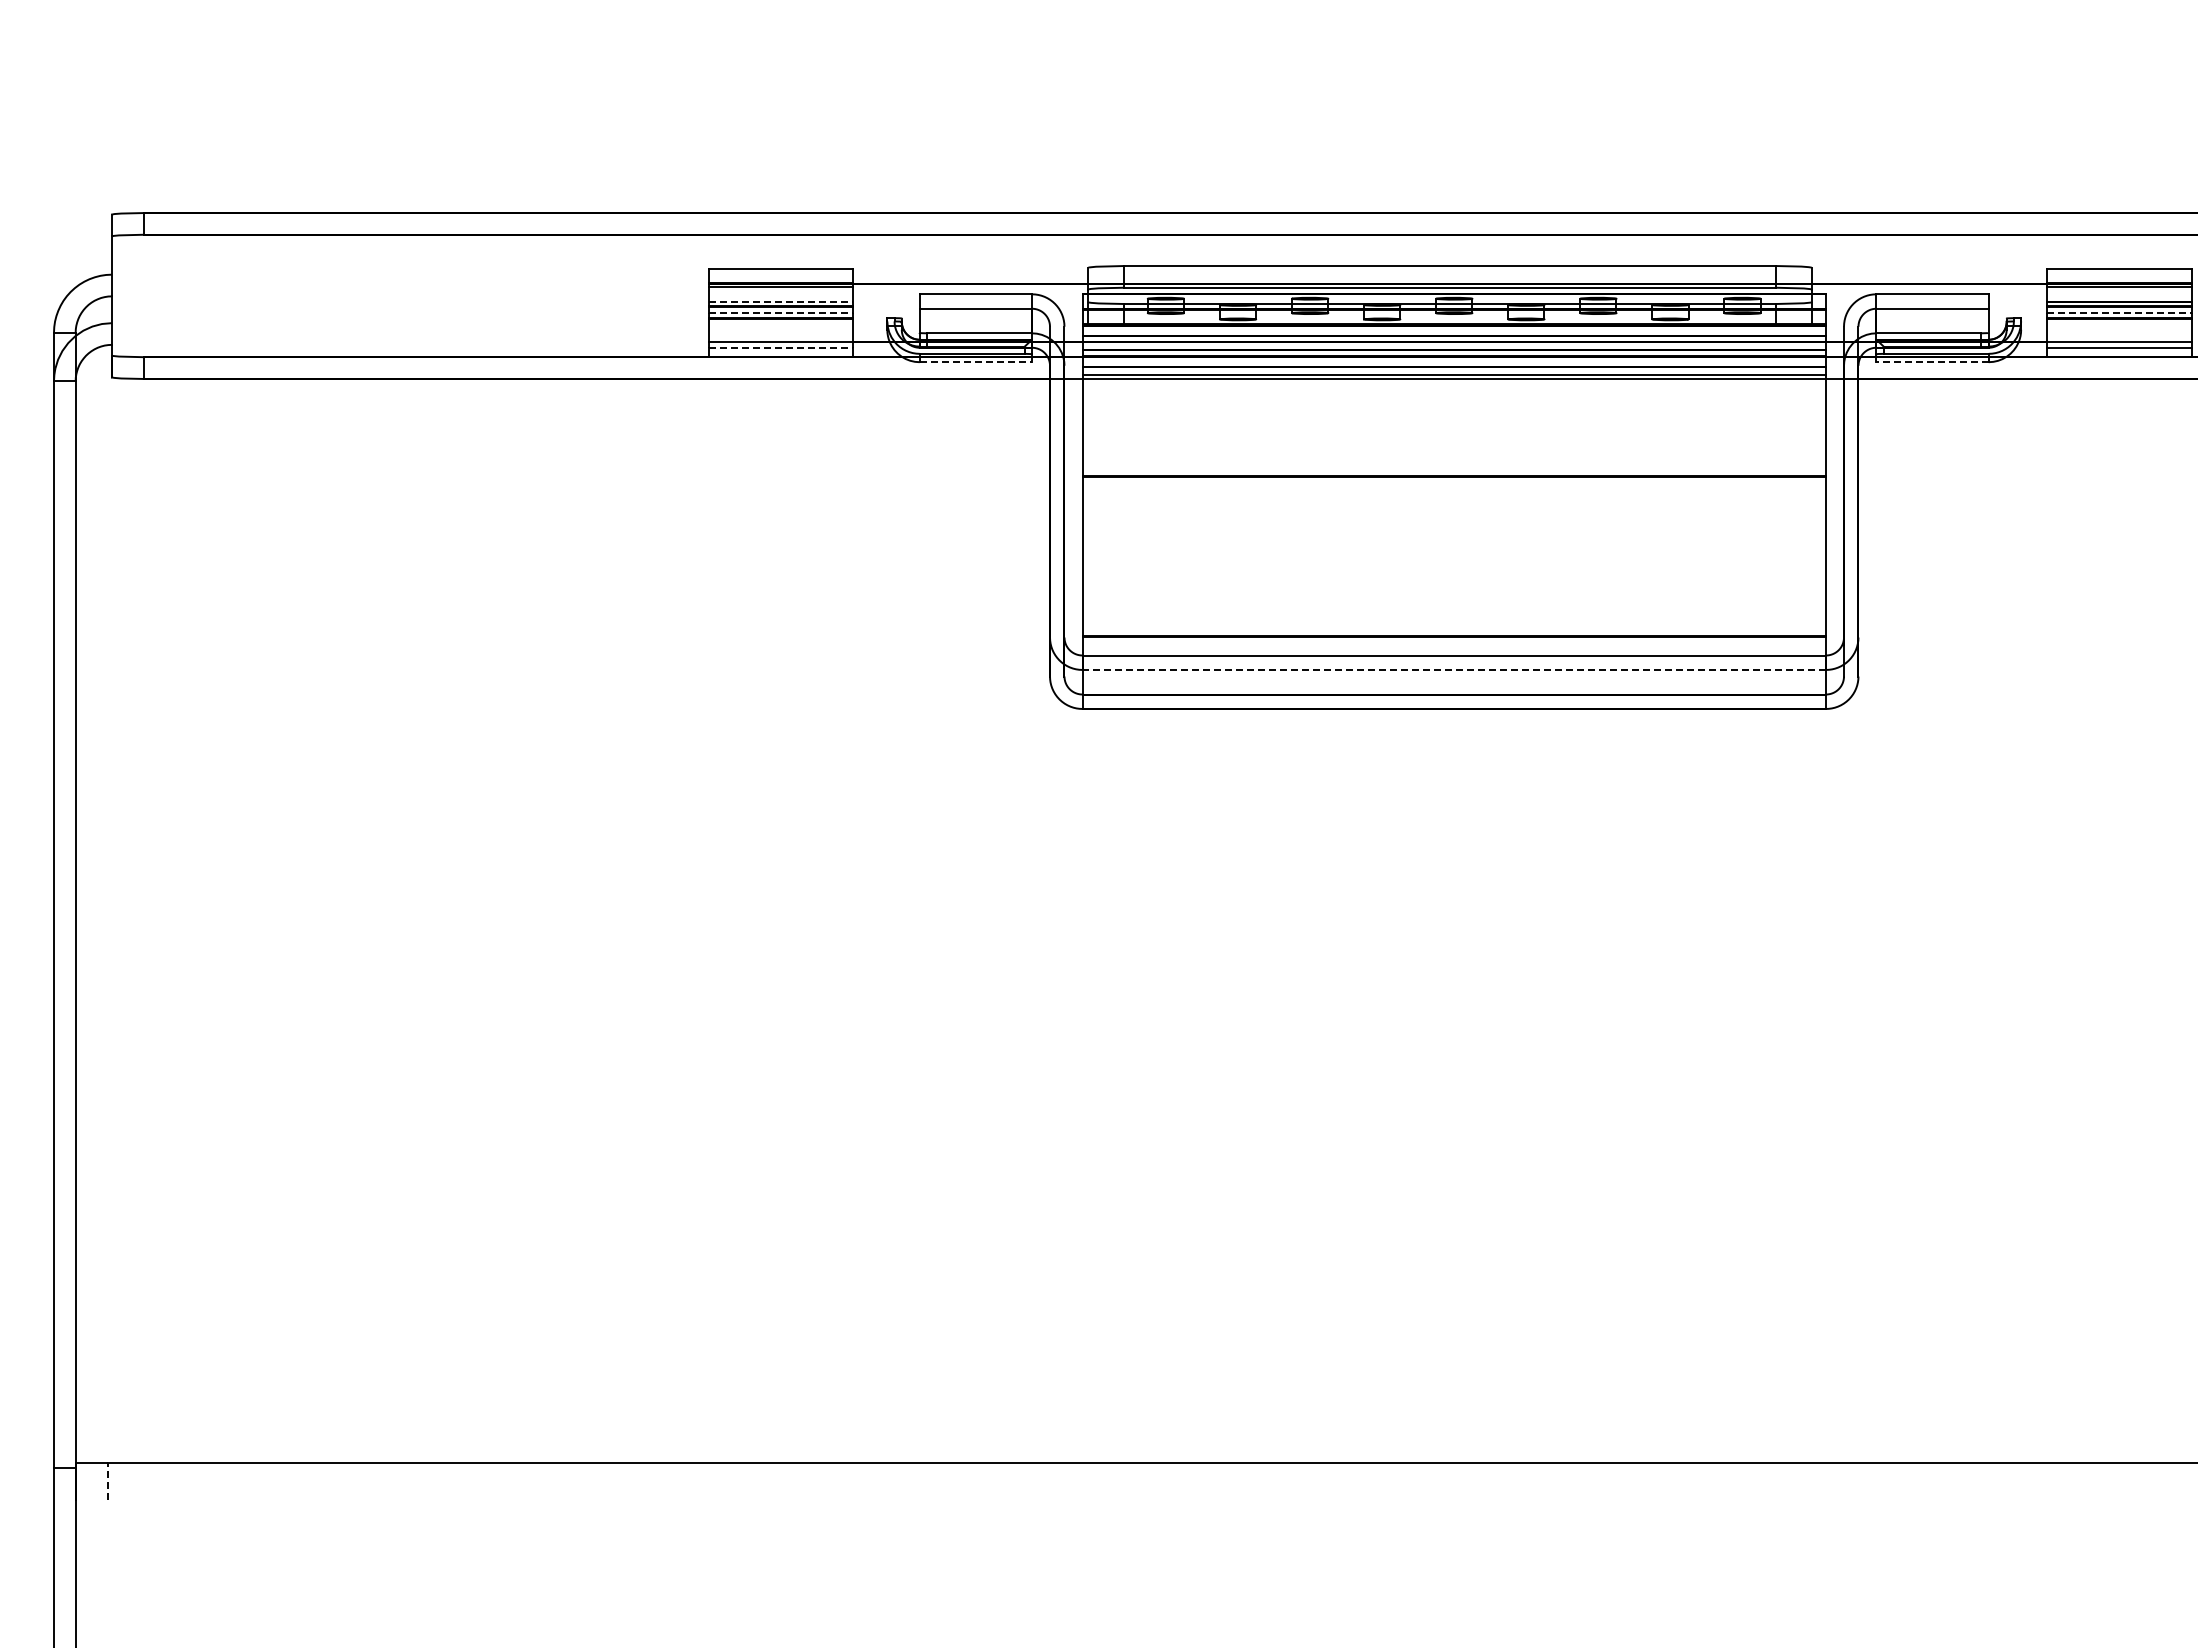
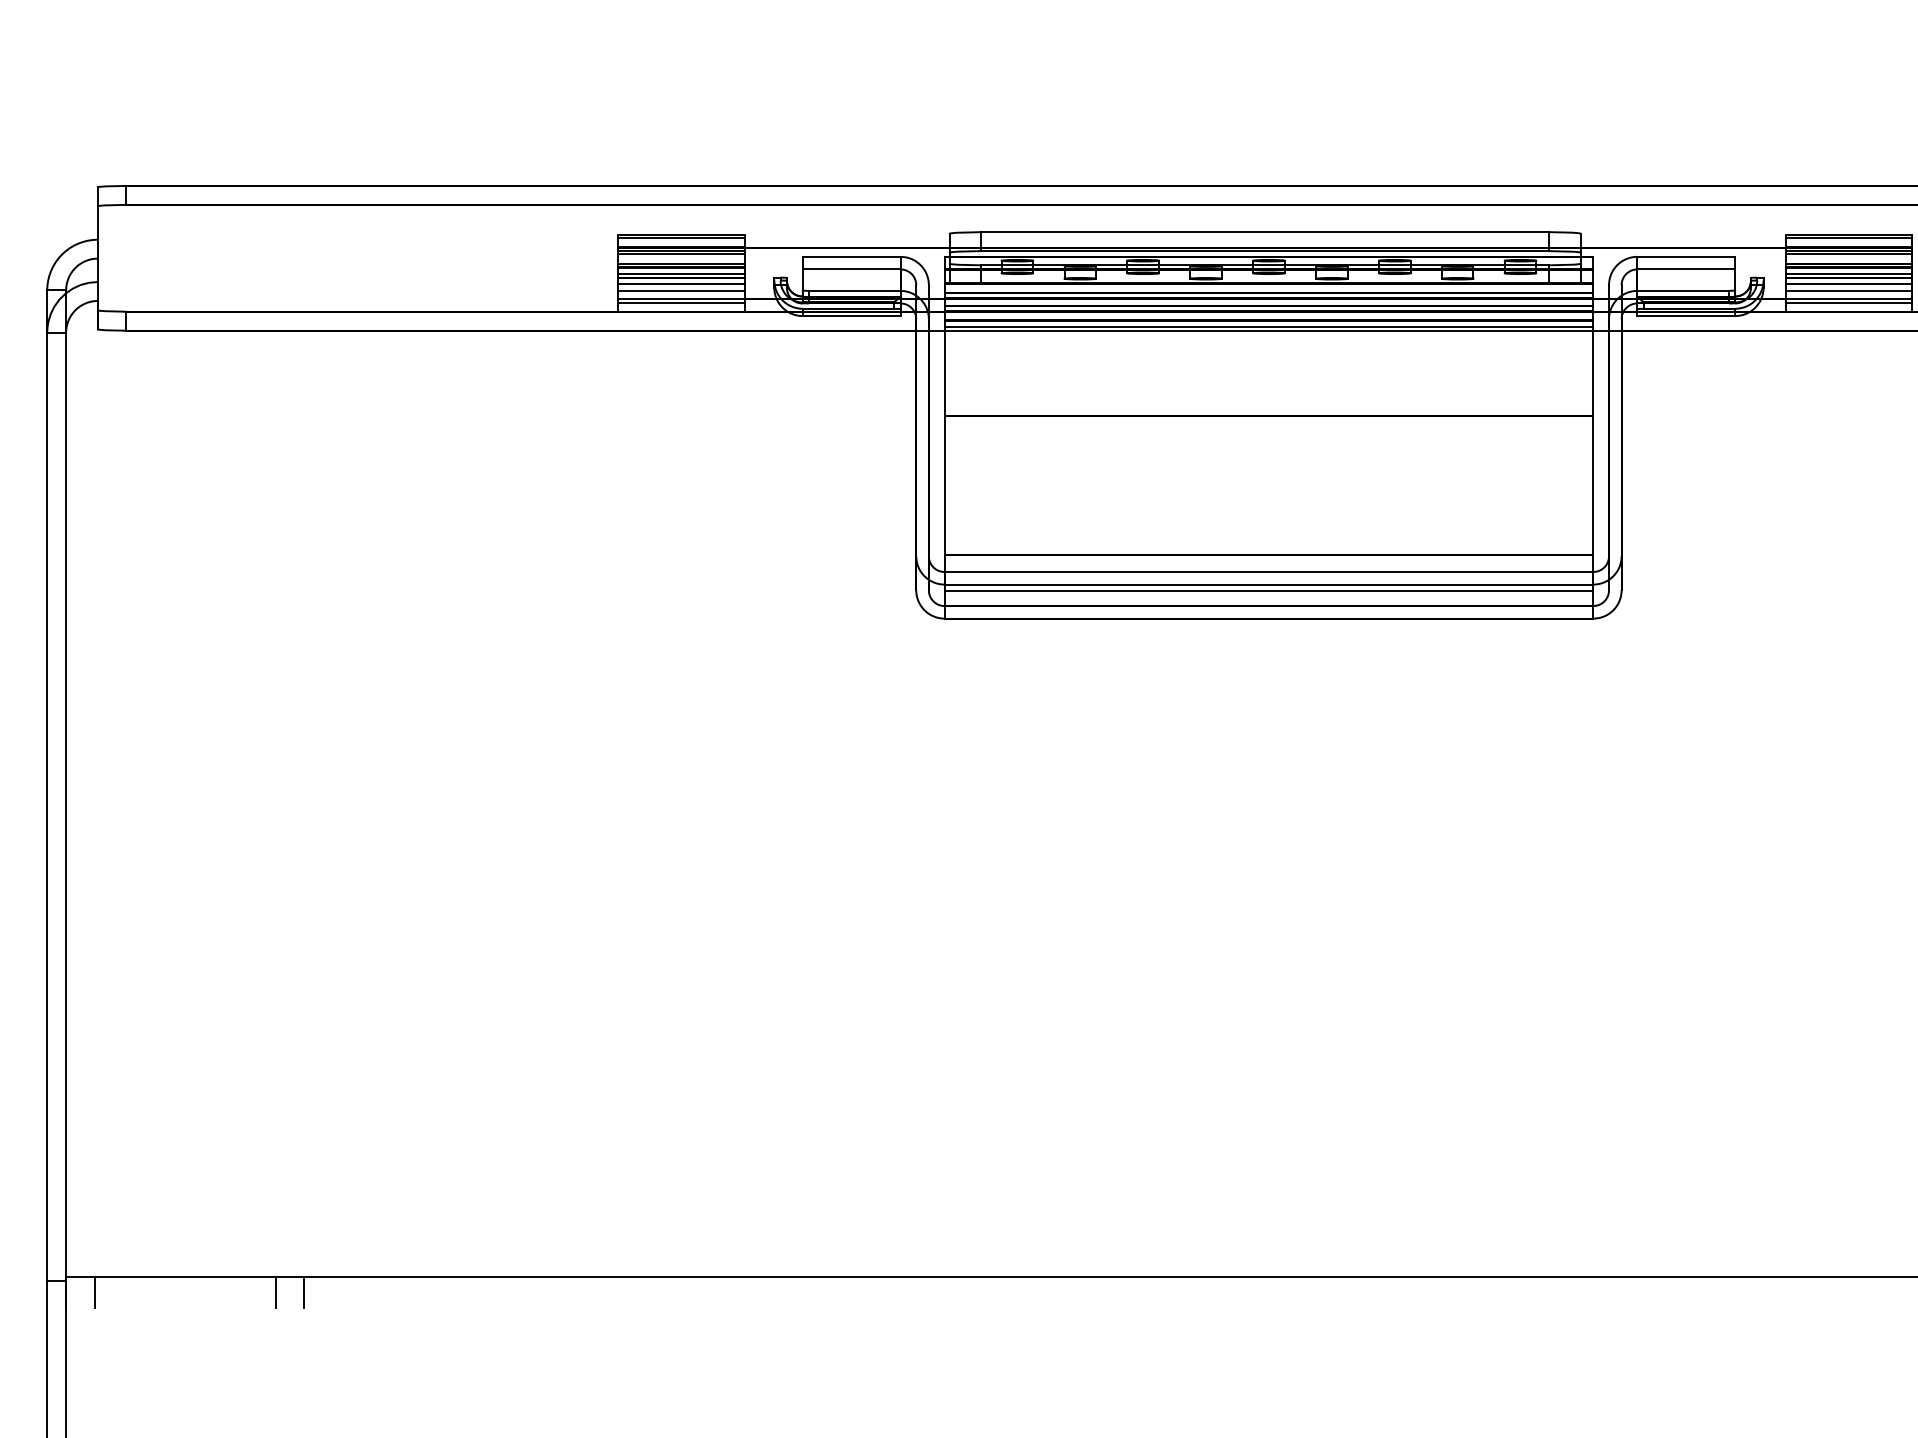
line: (780, 272) -> (681, 237), added
line: (2118, 272) -> (1848, 237), added
line: (780, 291) -> (681, 254), added
line: (2118, 291) -> (1848, 254), added
line: (781, 301) -> (681, 263), dashed -> solid
line: (781, 313) -> (681, 273), dashed -> solid
line: (2119, 313) -> (1849, 273), dashed -> solid
line: (780, 325) -> (681, 284), added
line: (2118, 325) -> (1848, 284), added
line: (780, 333) -> (681, 291), added
line: (2118, 333) -> (1848, 291), added
line: (781, 347) -> (681, 303), dashed -> solid
line: (976, 362) -> (852, 316), dashed -> solid
line: (1932, 362) -> (1686, 316), dashed -> solid
line: (1454, 669) -> (1269, 584), dashed -> solid
line: (1453, 677) -> (1268, 591), added
line: (108, 1481) -> (94, 1292), dashed -> solid
line: (315, 1481) -> (275, 1292), added
line: (348, 1481) -> (304, 1292), added

